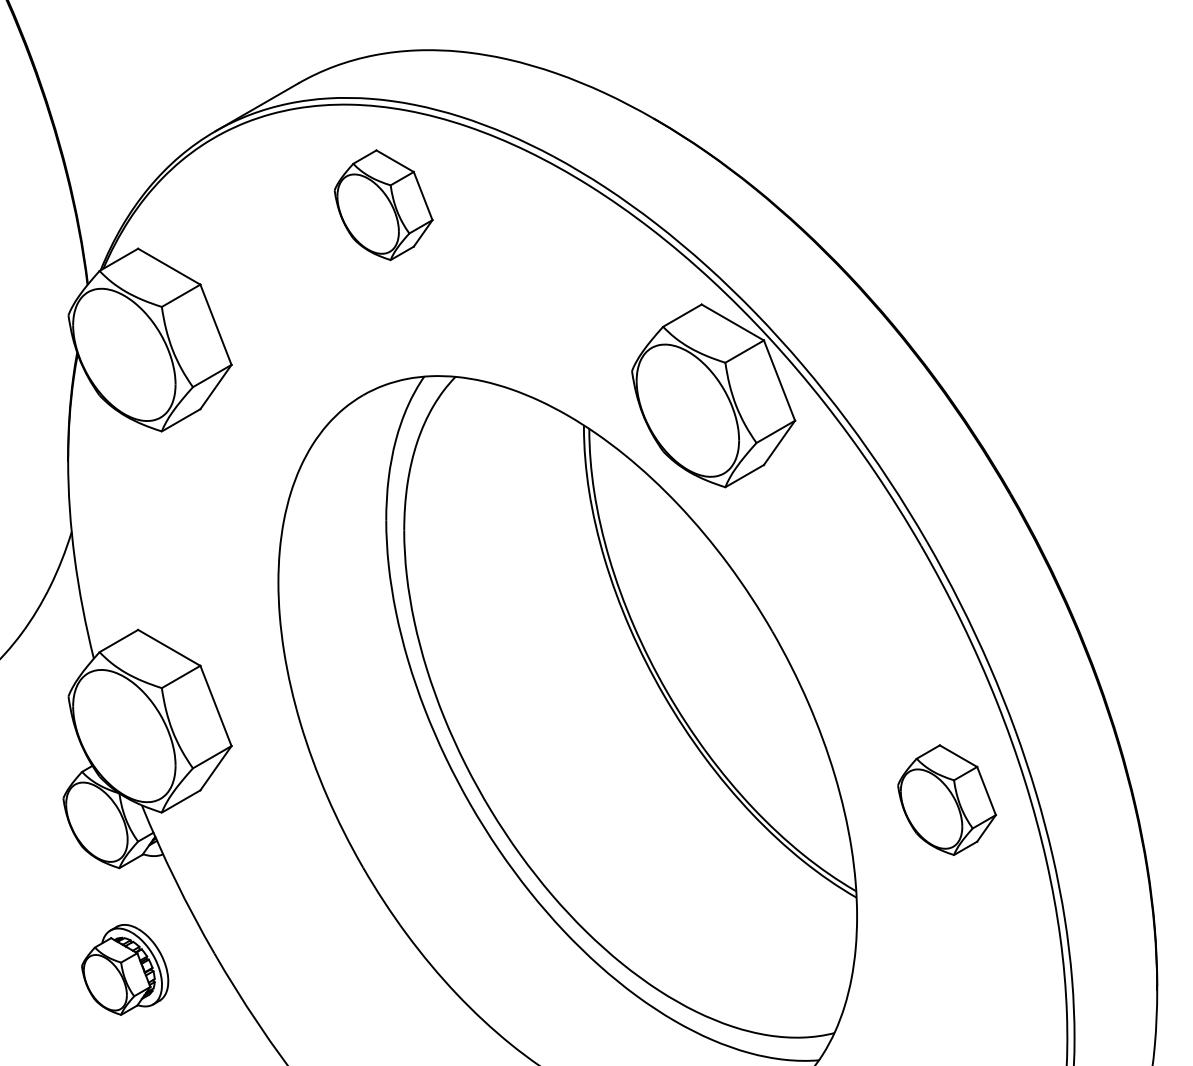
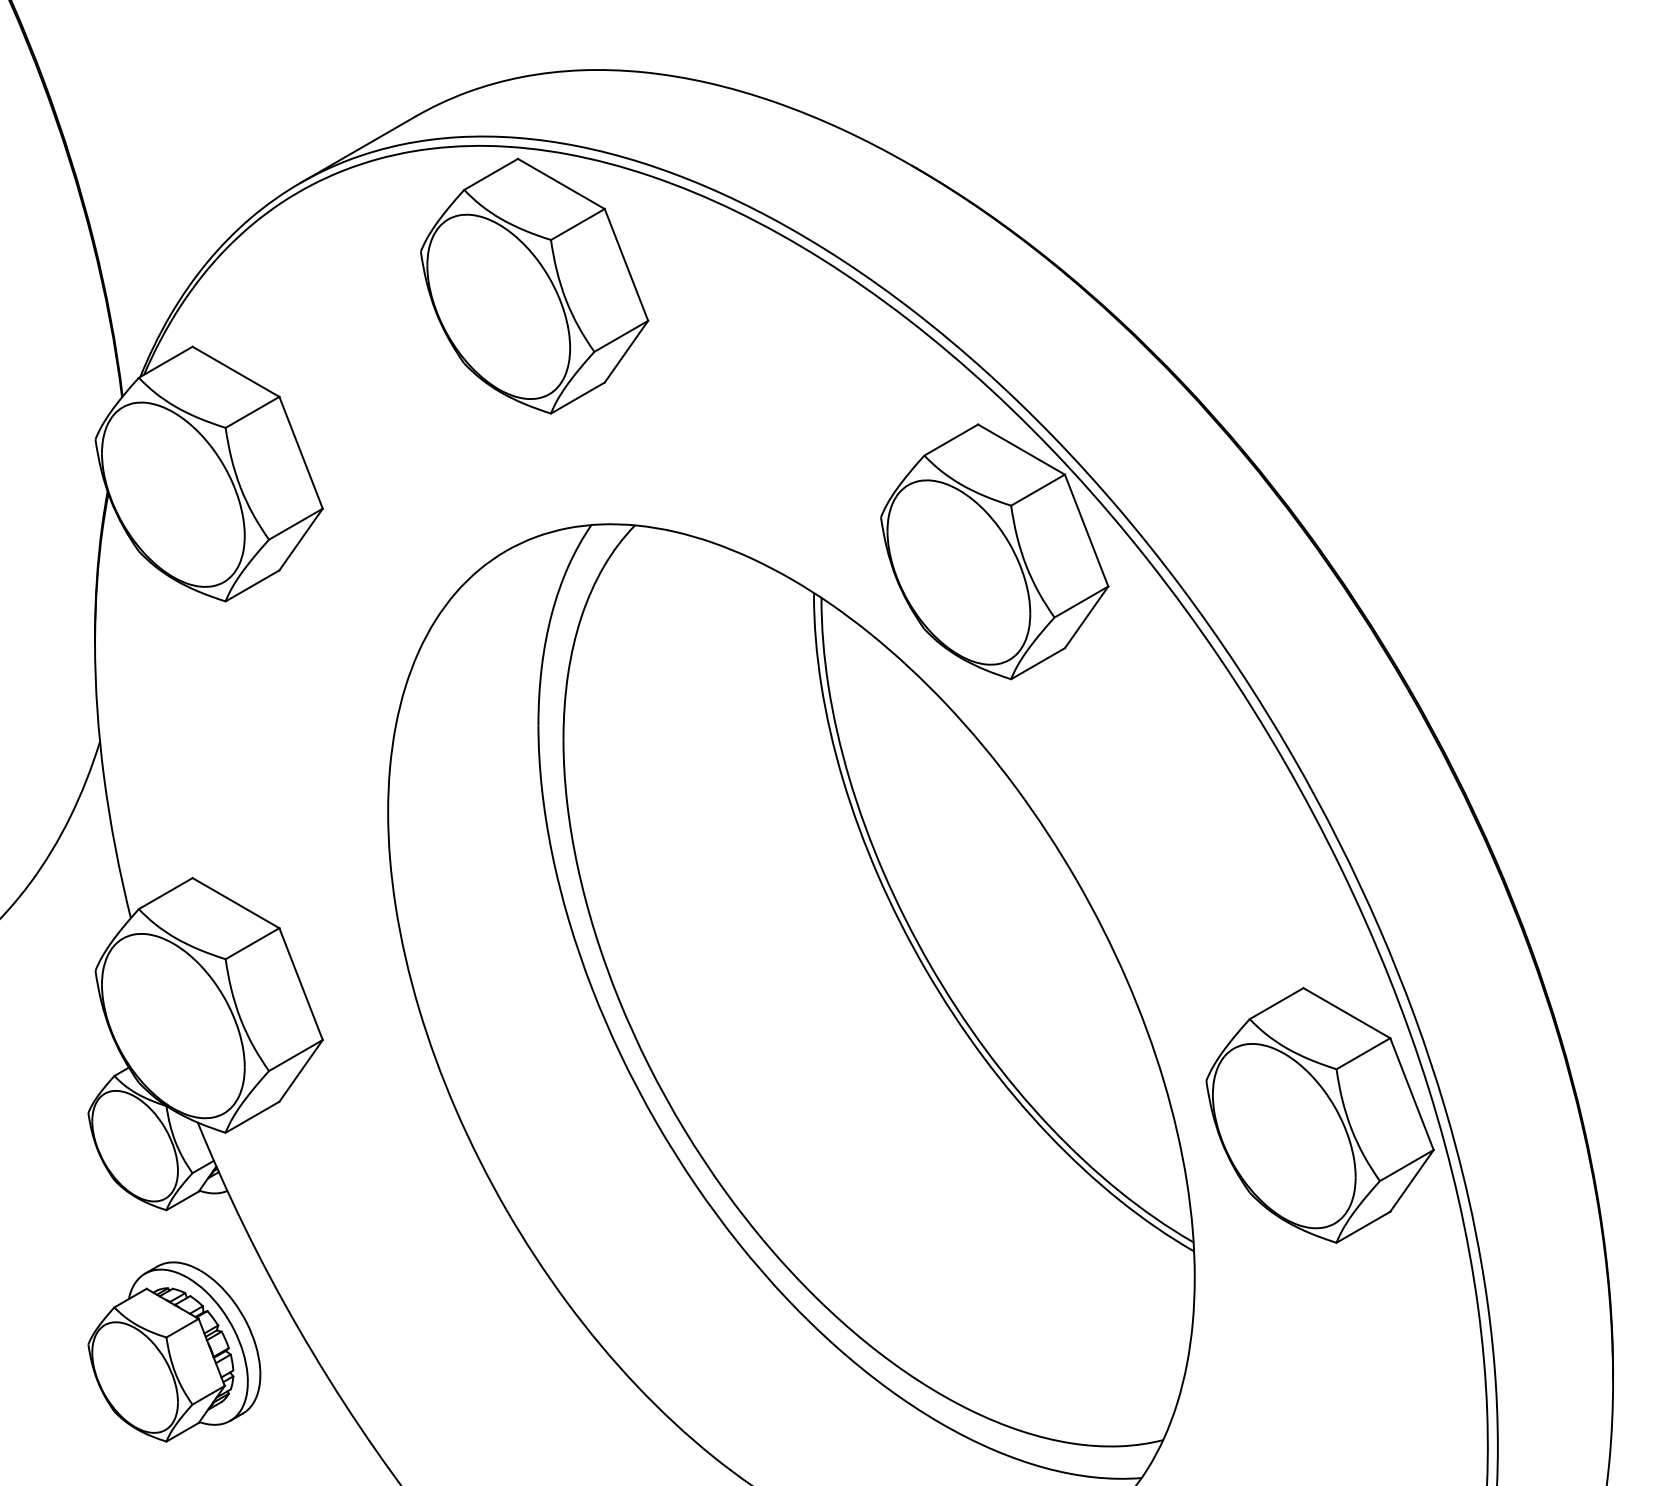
part: (383, 204) -> (534, 285), size x1.67
part: (946, 800) -> (1319, 1115), size x1.67
part: (125, 969) -> (174, 1351), size x1.43

